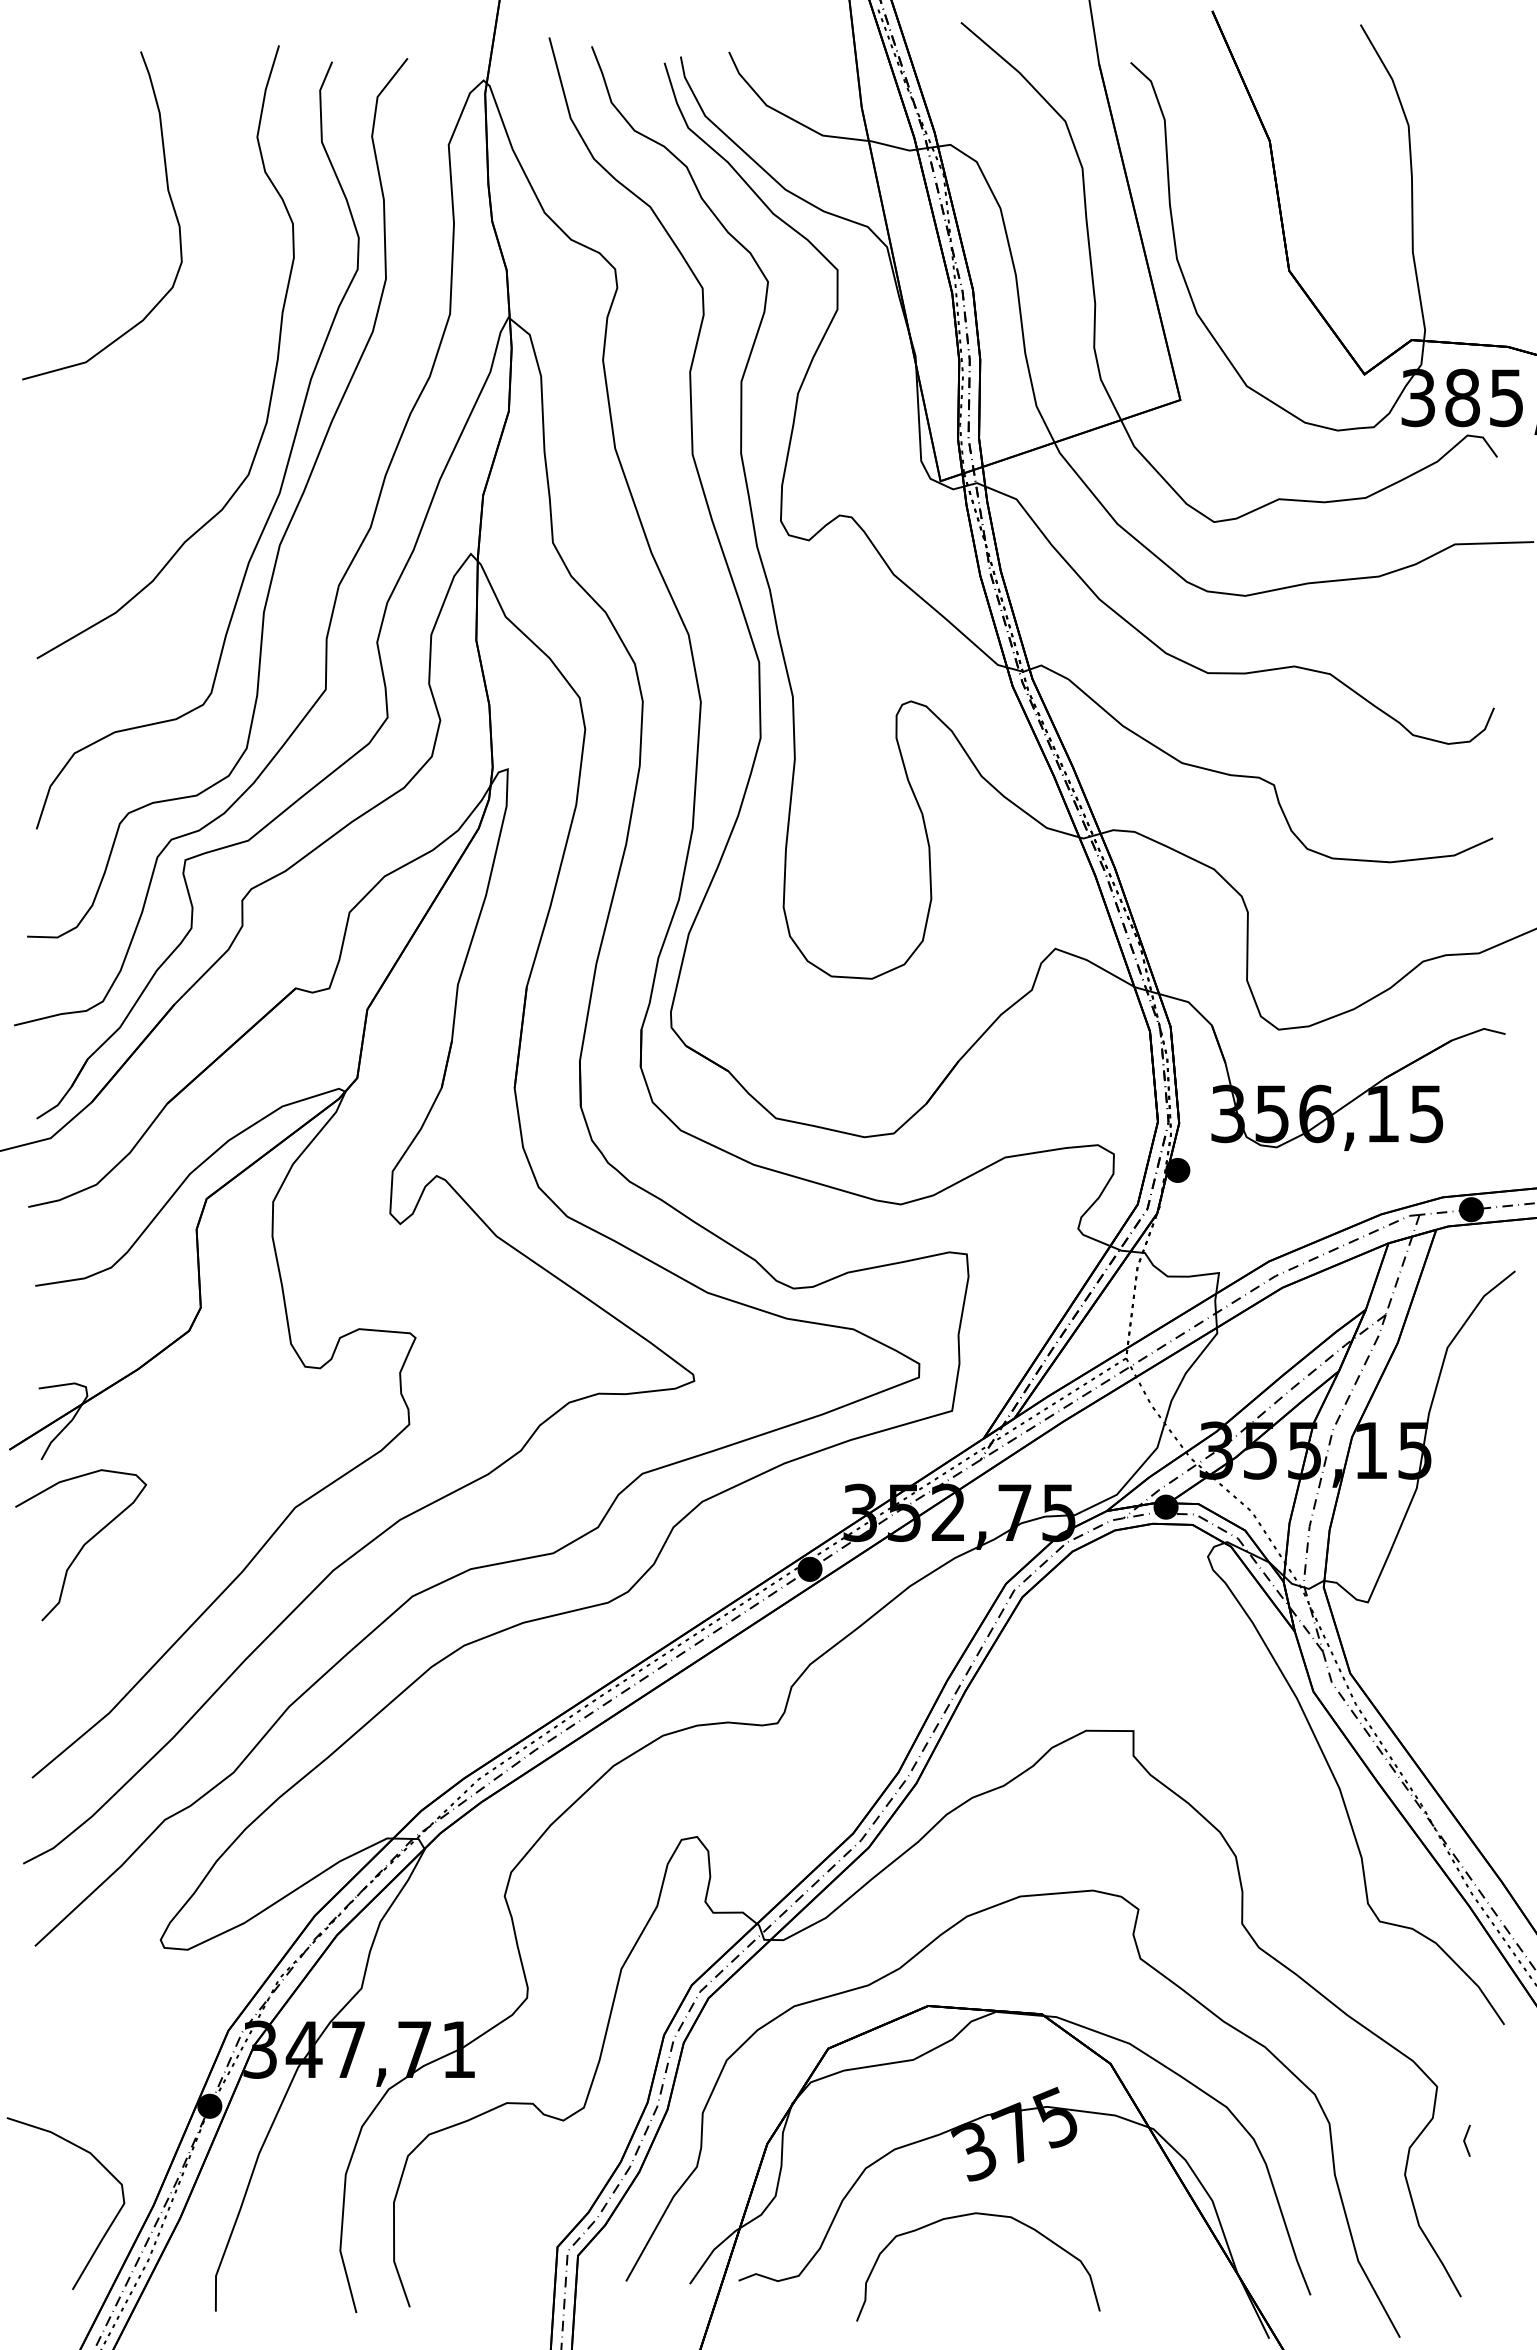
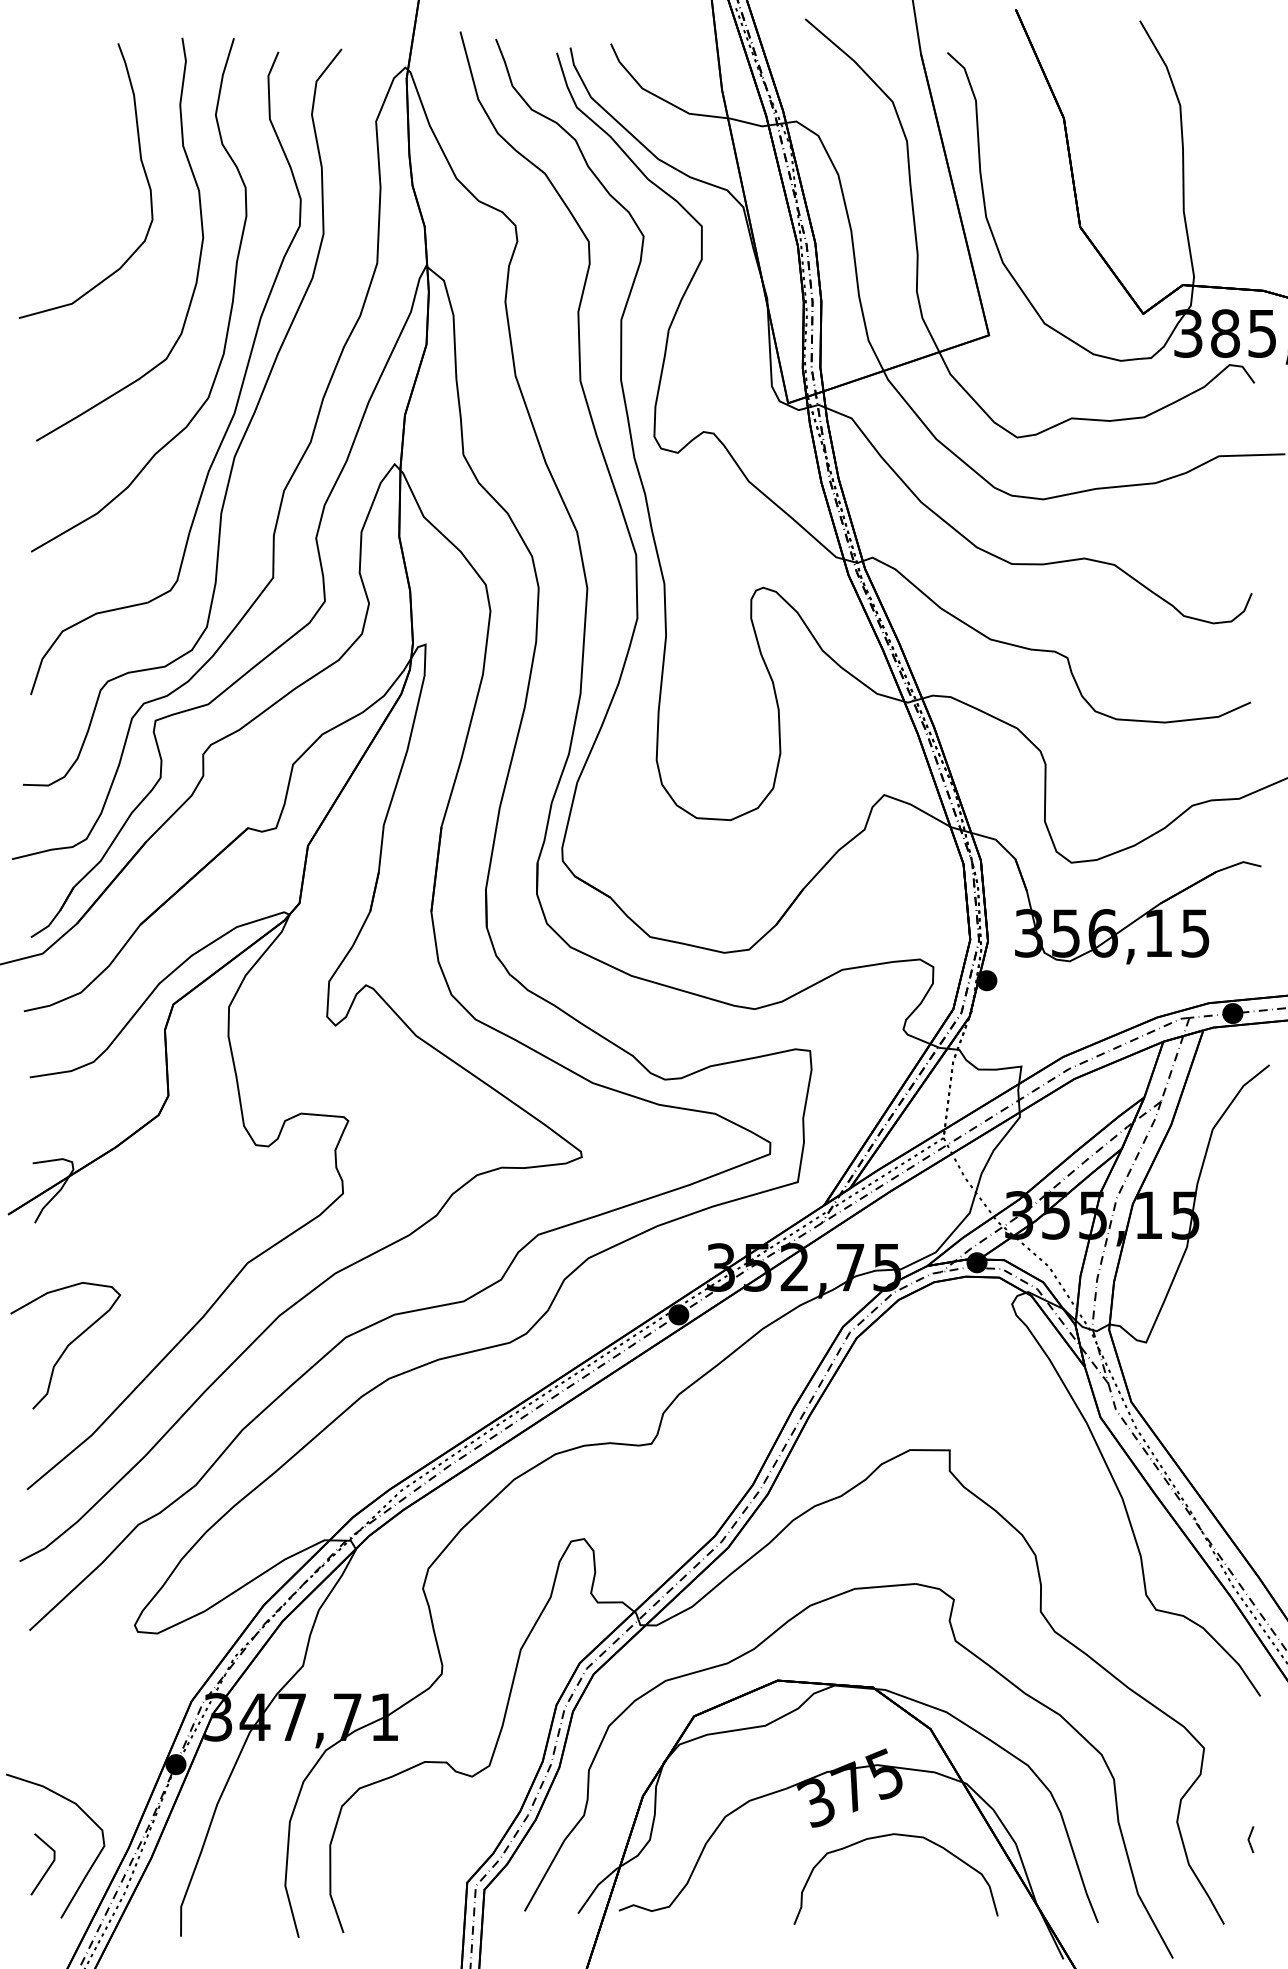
curve: (238, 300) -> (200, 251), added
curve: (82, 1545) -> (66, 1345), moved
line: (1465, 2140) -> (1249, 1839), moved
part: (984, 2215) -> (901, 1836), moved
line: (56, 2230) -> (47, 1868), added

